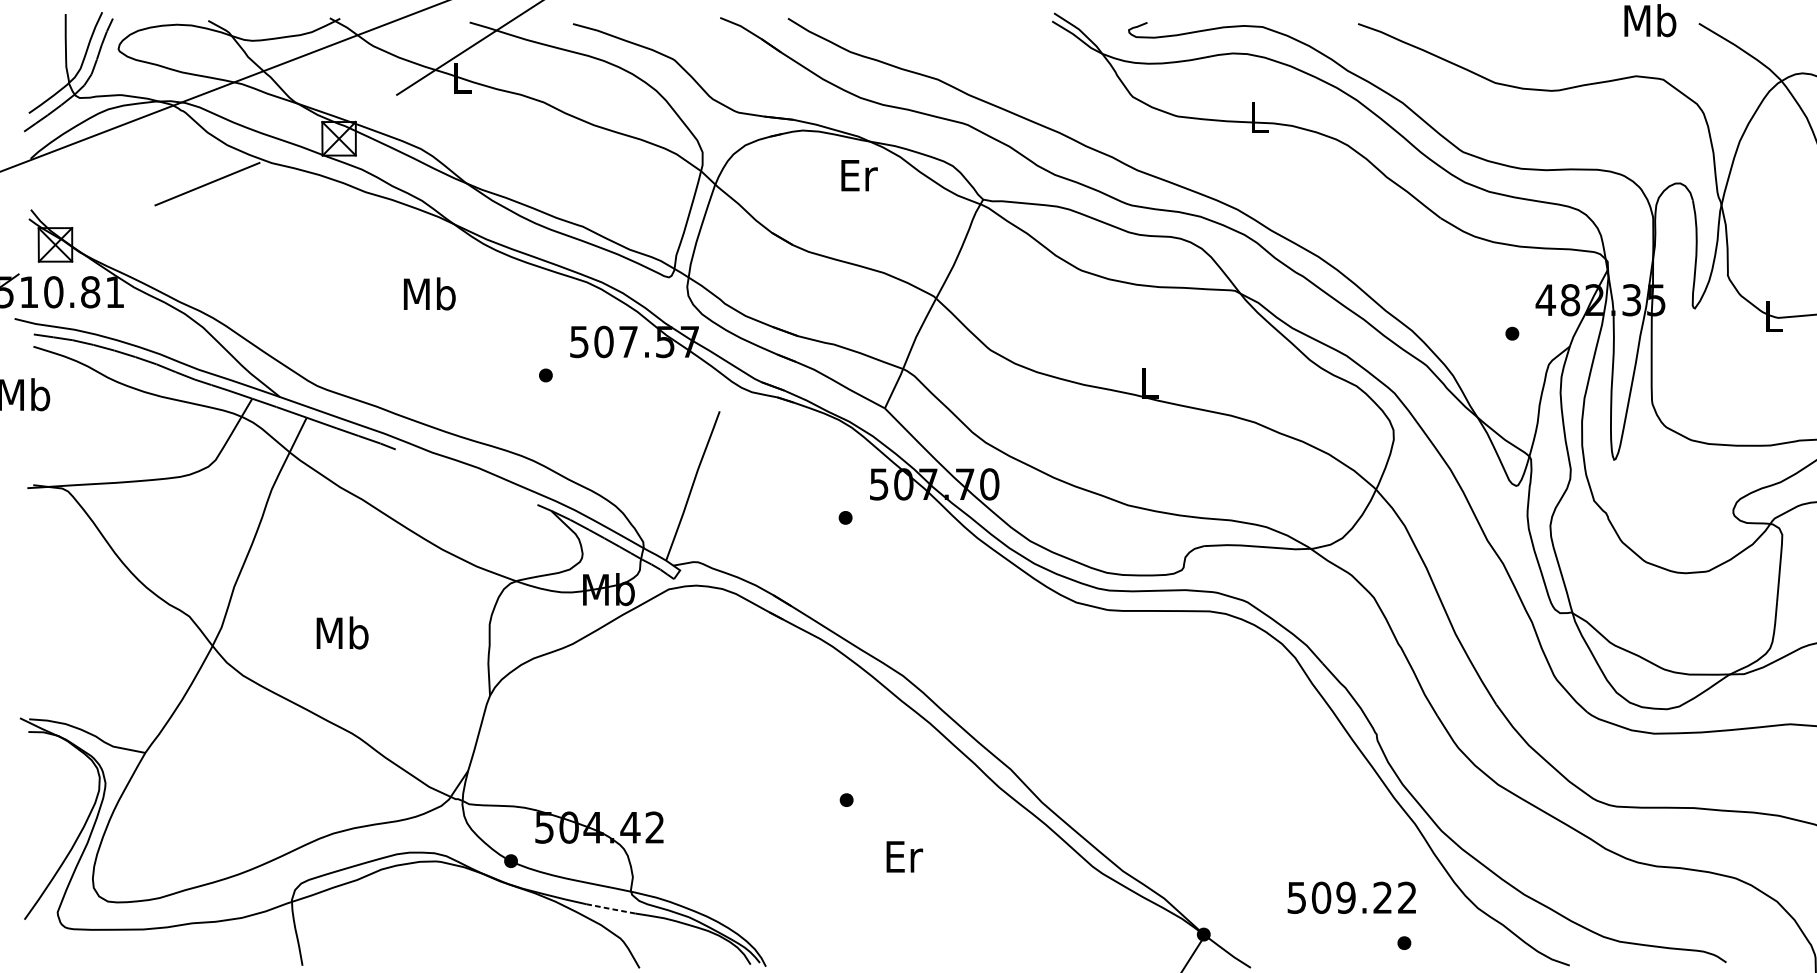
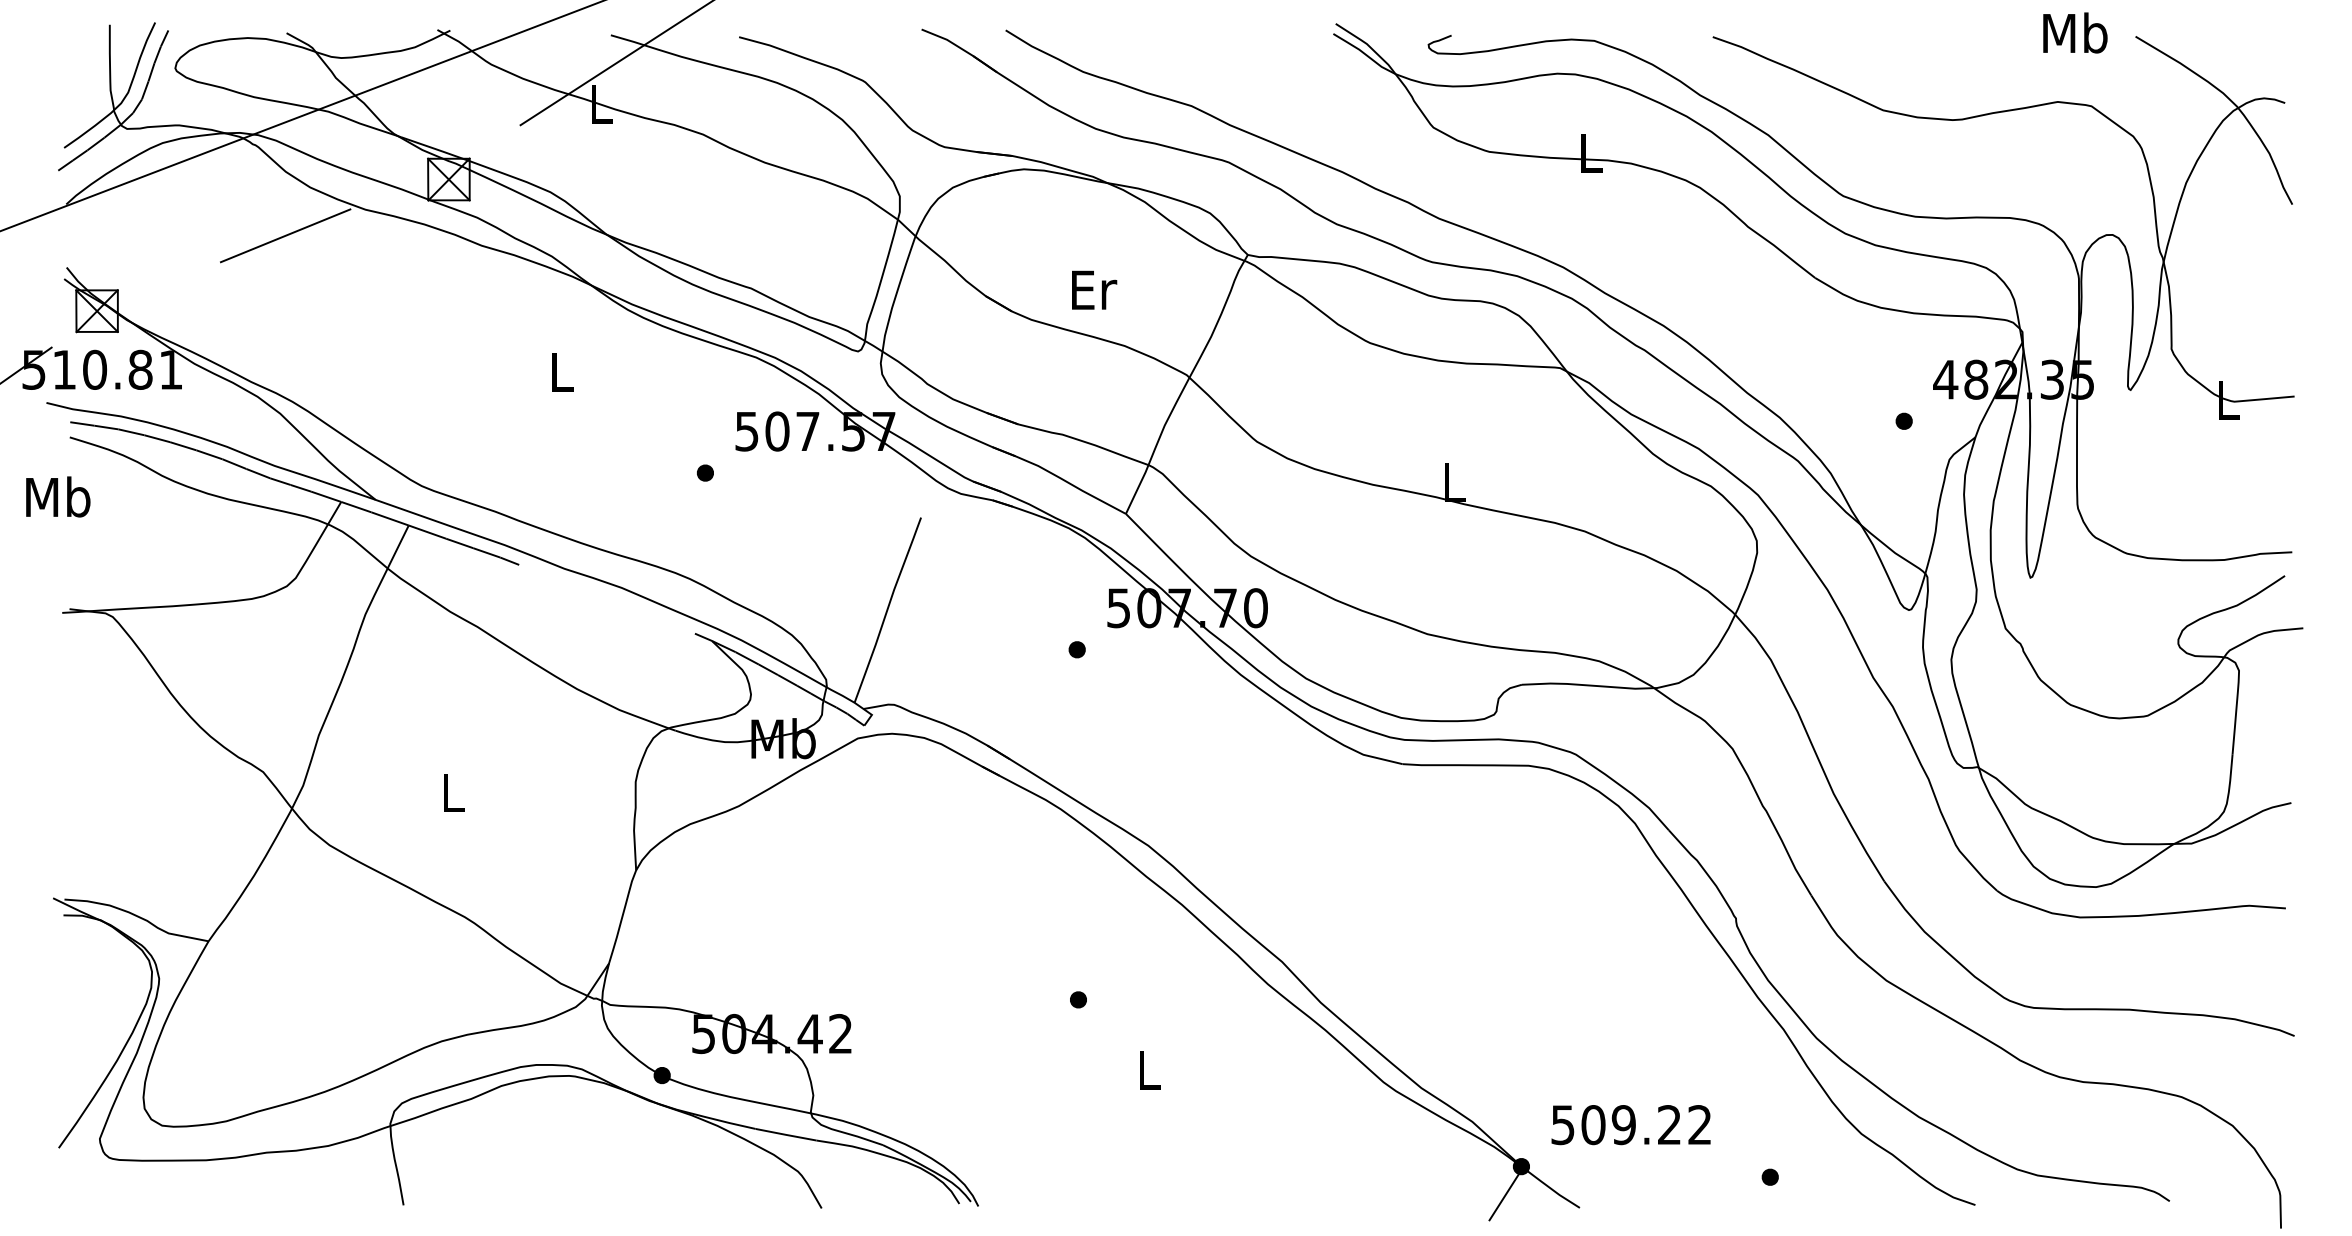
text: (859, 175) -> (1094, 289), moved
text: (429, 293) -> (561, 371), Mb -> L
text: (342, 632) -> (453, 792), Mb -> L
text: (904, 856) -> (1150, 1069), Er -> L
text: (1351, 898) -> (1630, 1125), moved
line: (611, 908) -> (786, 1134), dashed -> solid

